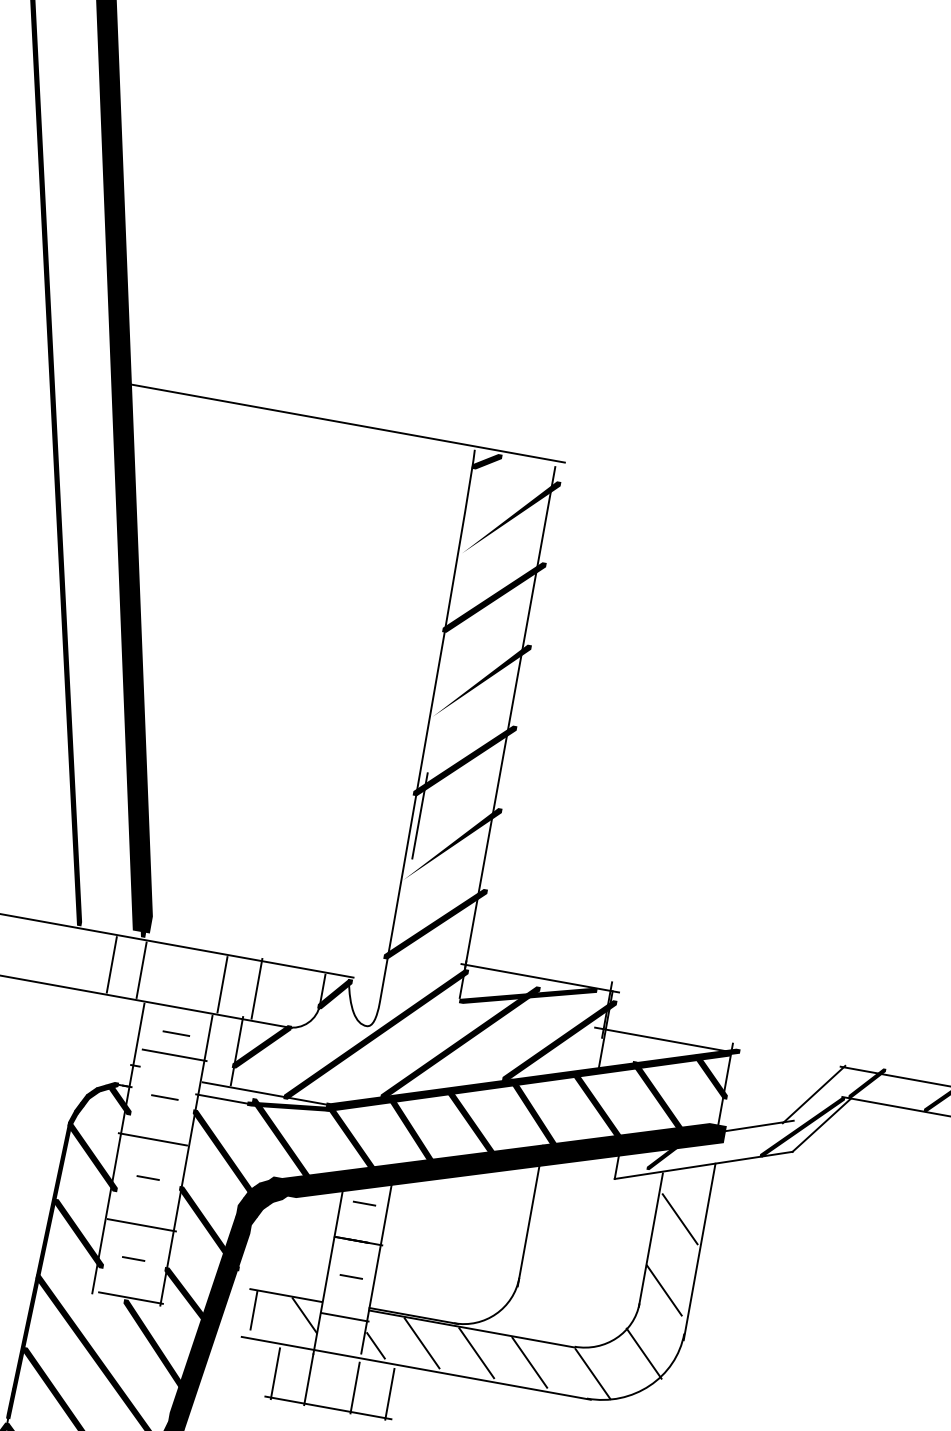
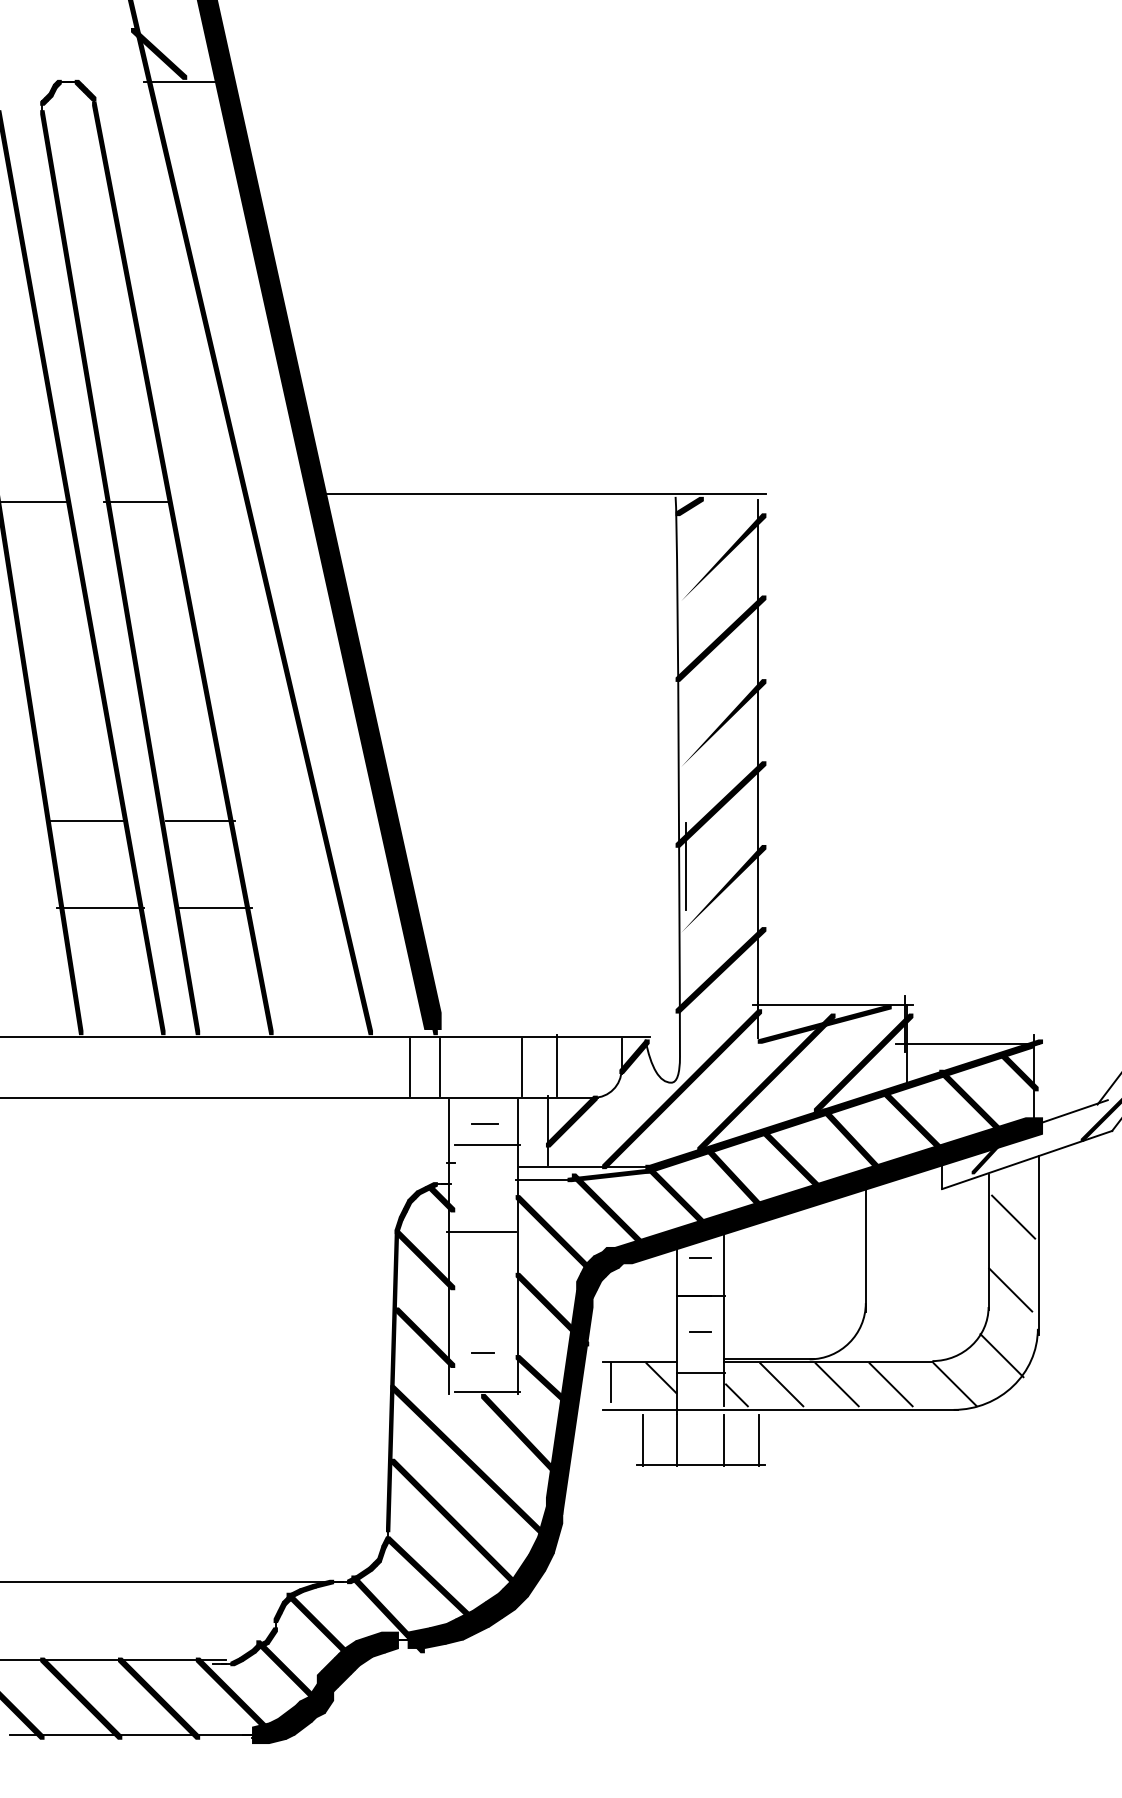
line: (164, 1097) -> (485, 1188), removed
line: (147, 1177) -> (482, 1270), removed
line: (140, 1225) -> (484, 1318), removed

